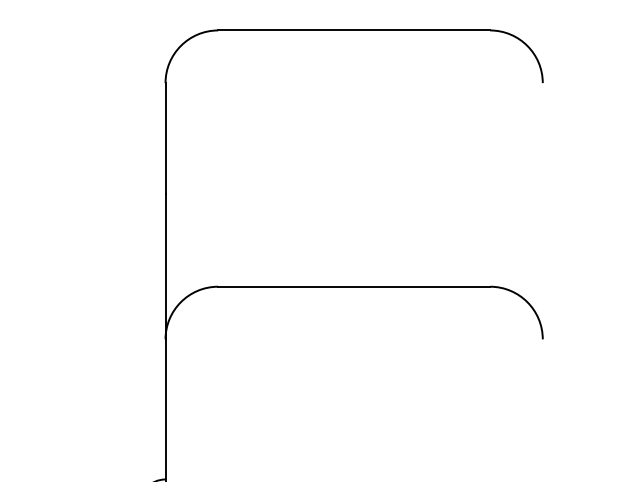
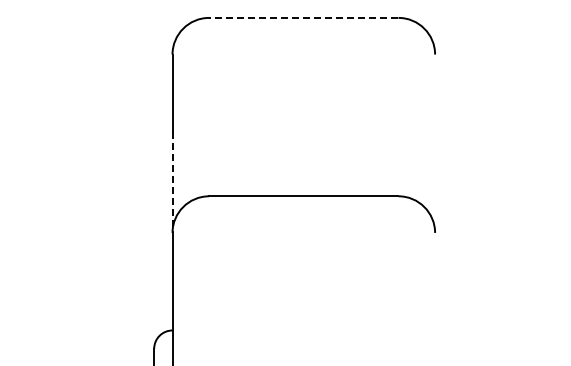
line: (353, 29) -> (303, 17), solid -> dashed
line: (165, 266) -> (172, 182), solid -> dashed

